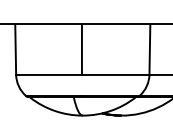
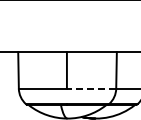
line: (115, 74) -> (91, 88), solid -> dashed

